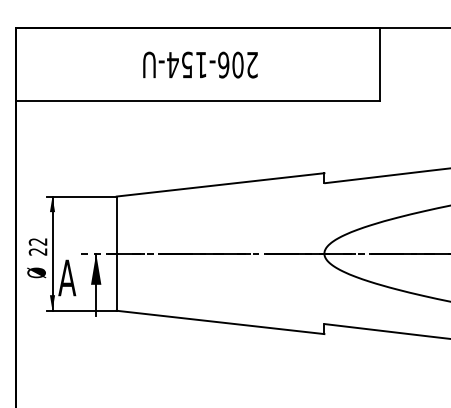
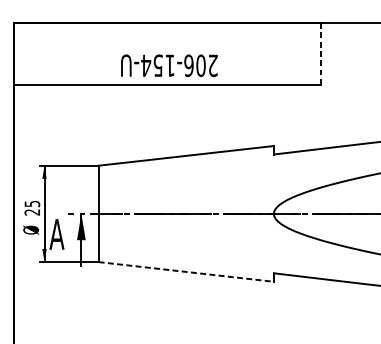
line: (379, 63) -> (320, 53), solid -> dashed
text: (200, 64) -> (169, 65), moved
text: (37, 241) -> (31, 203), 22 -> 25
line: (221, 322) -> (187, 272), solid -> dashed

